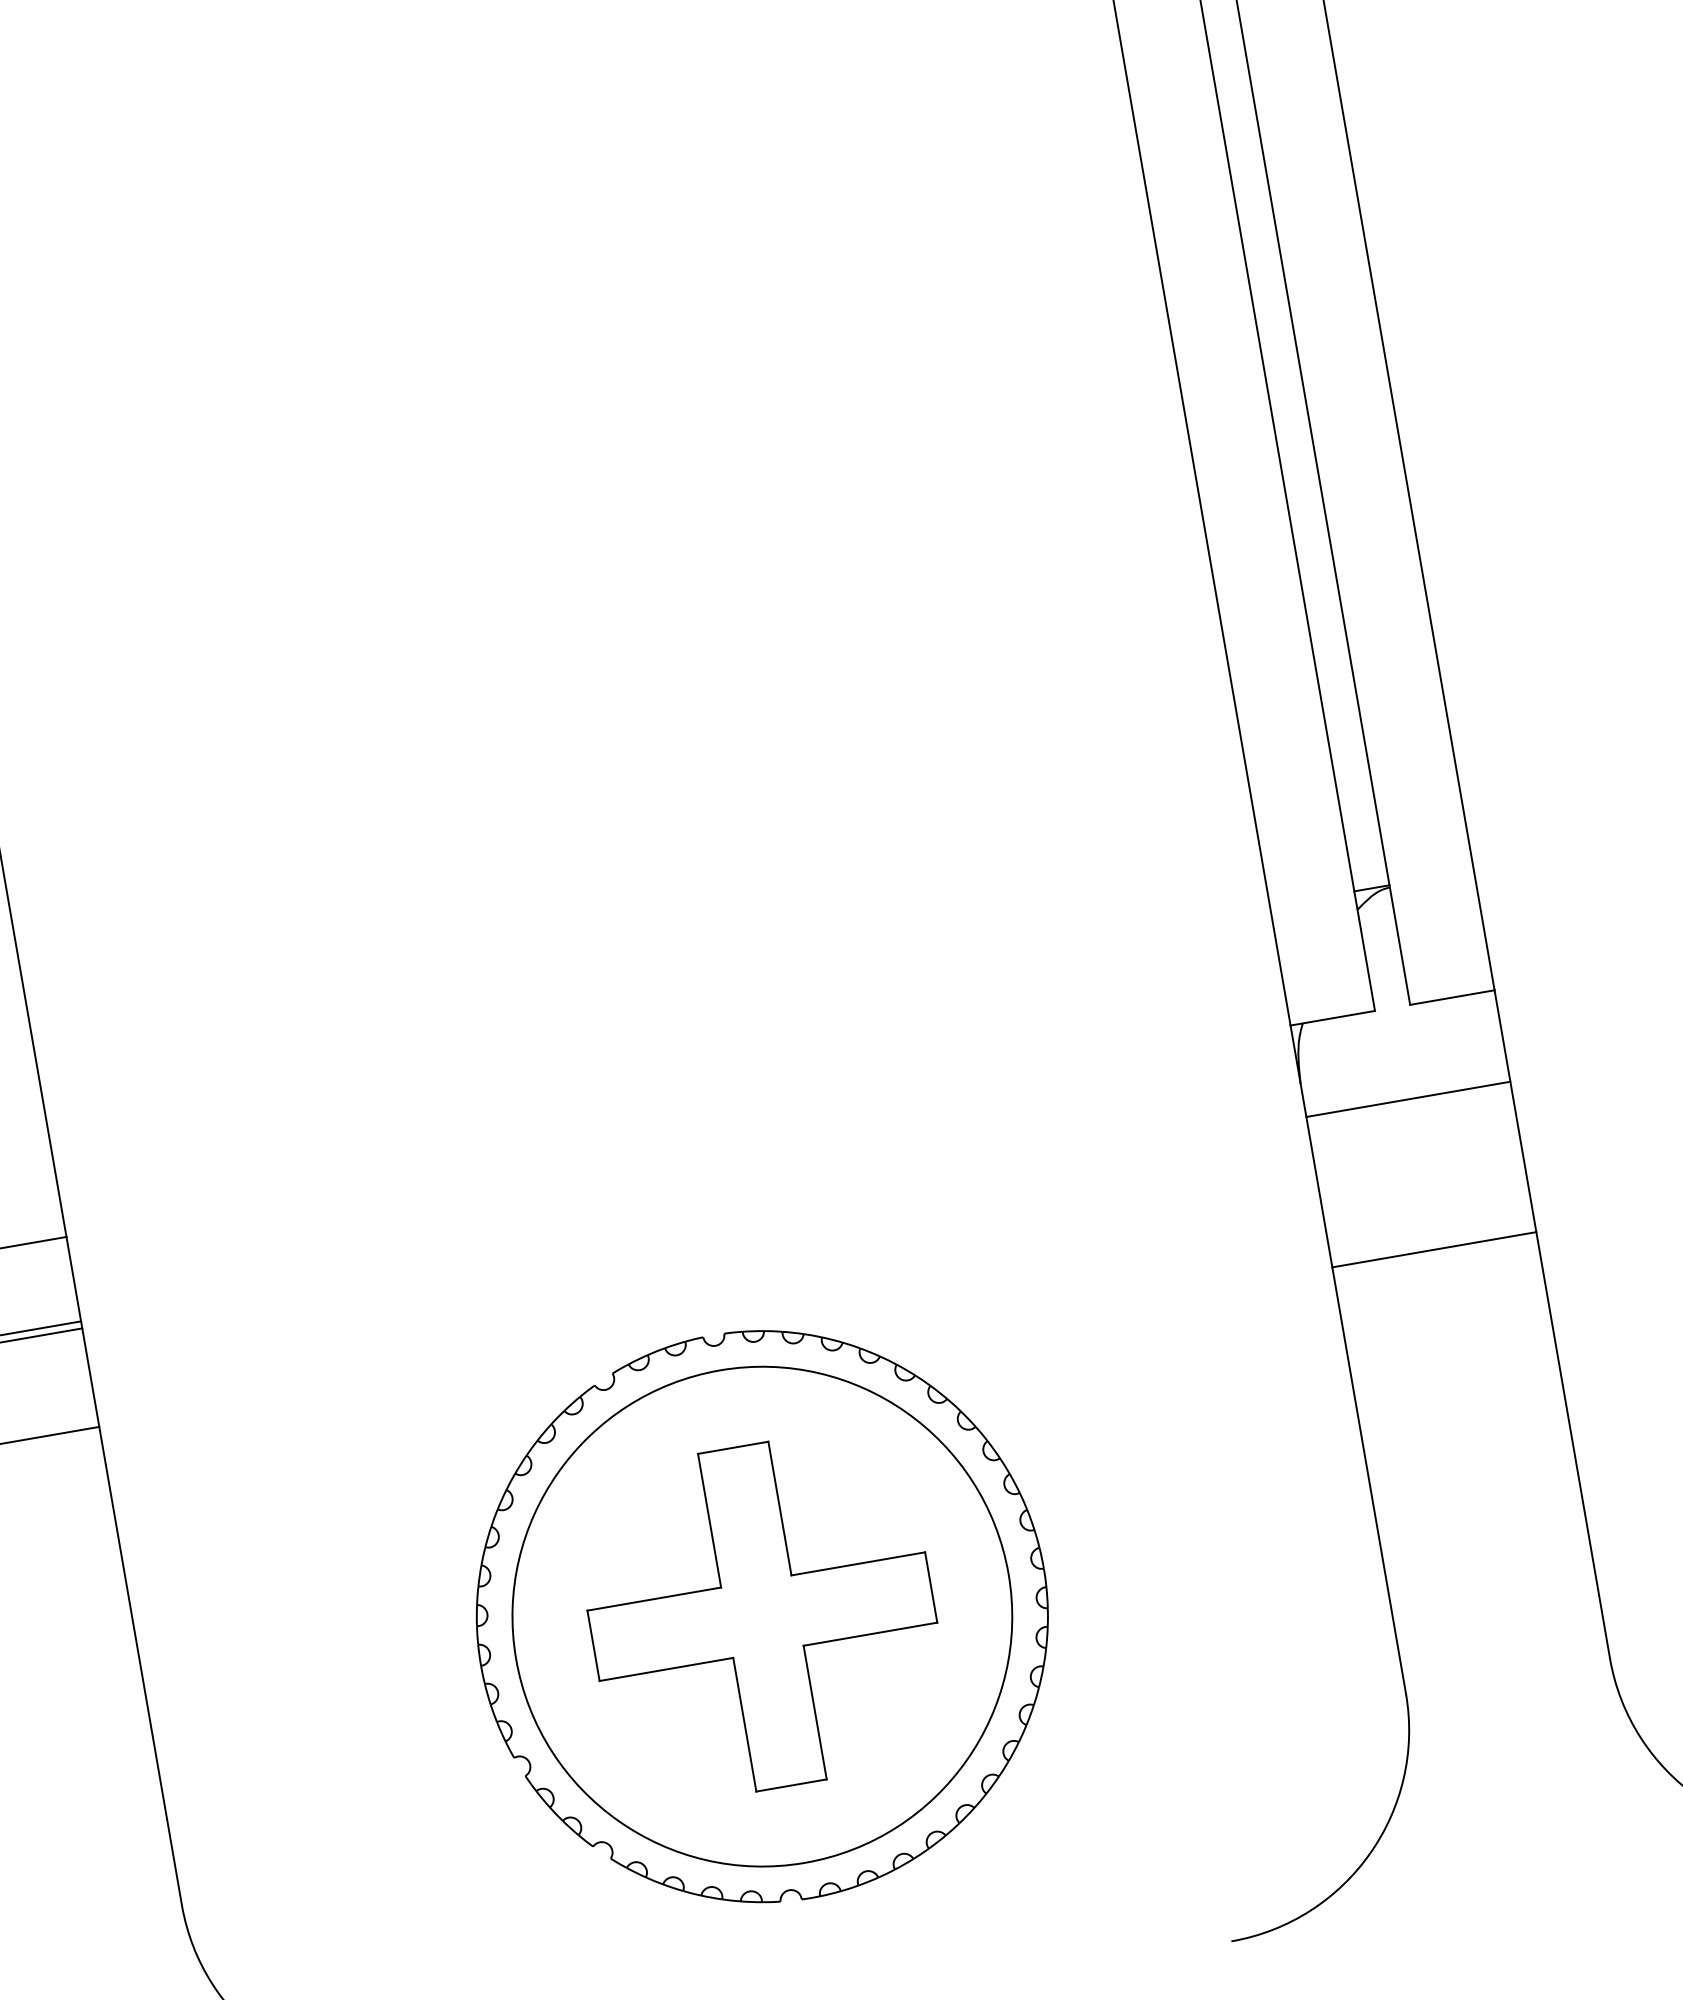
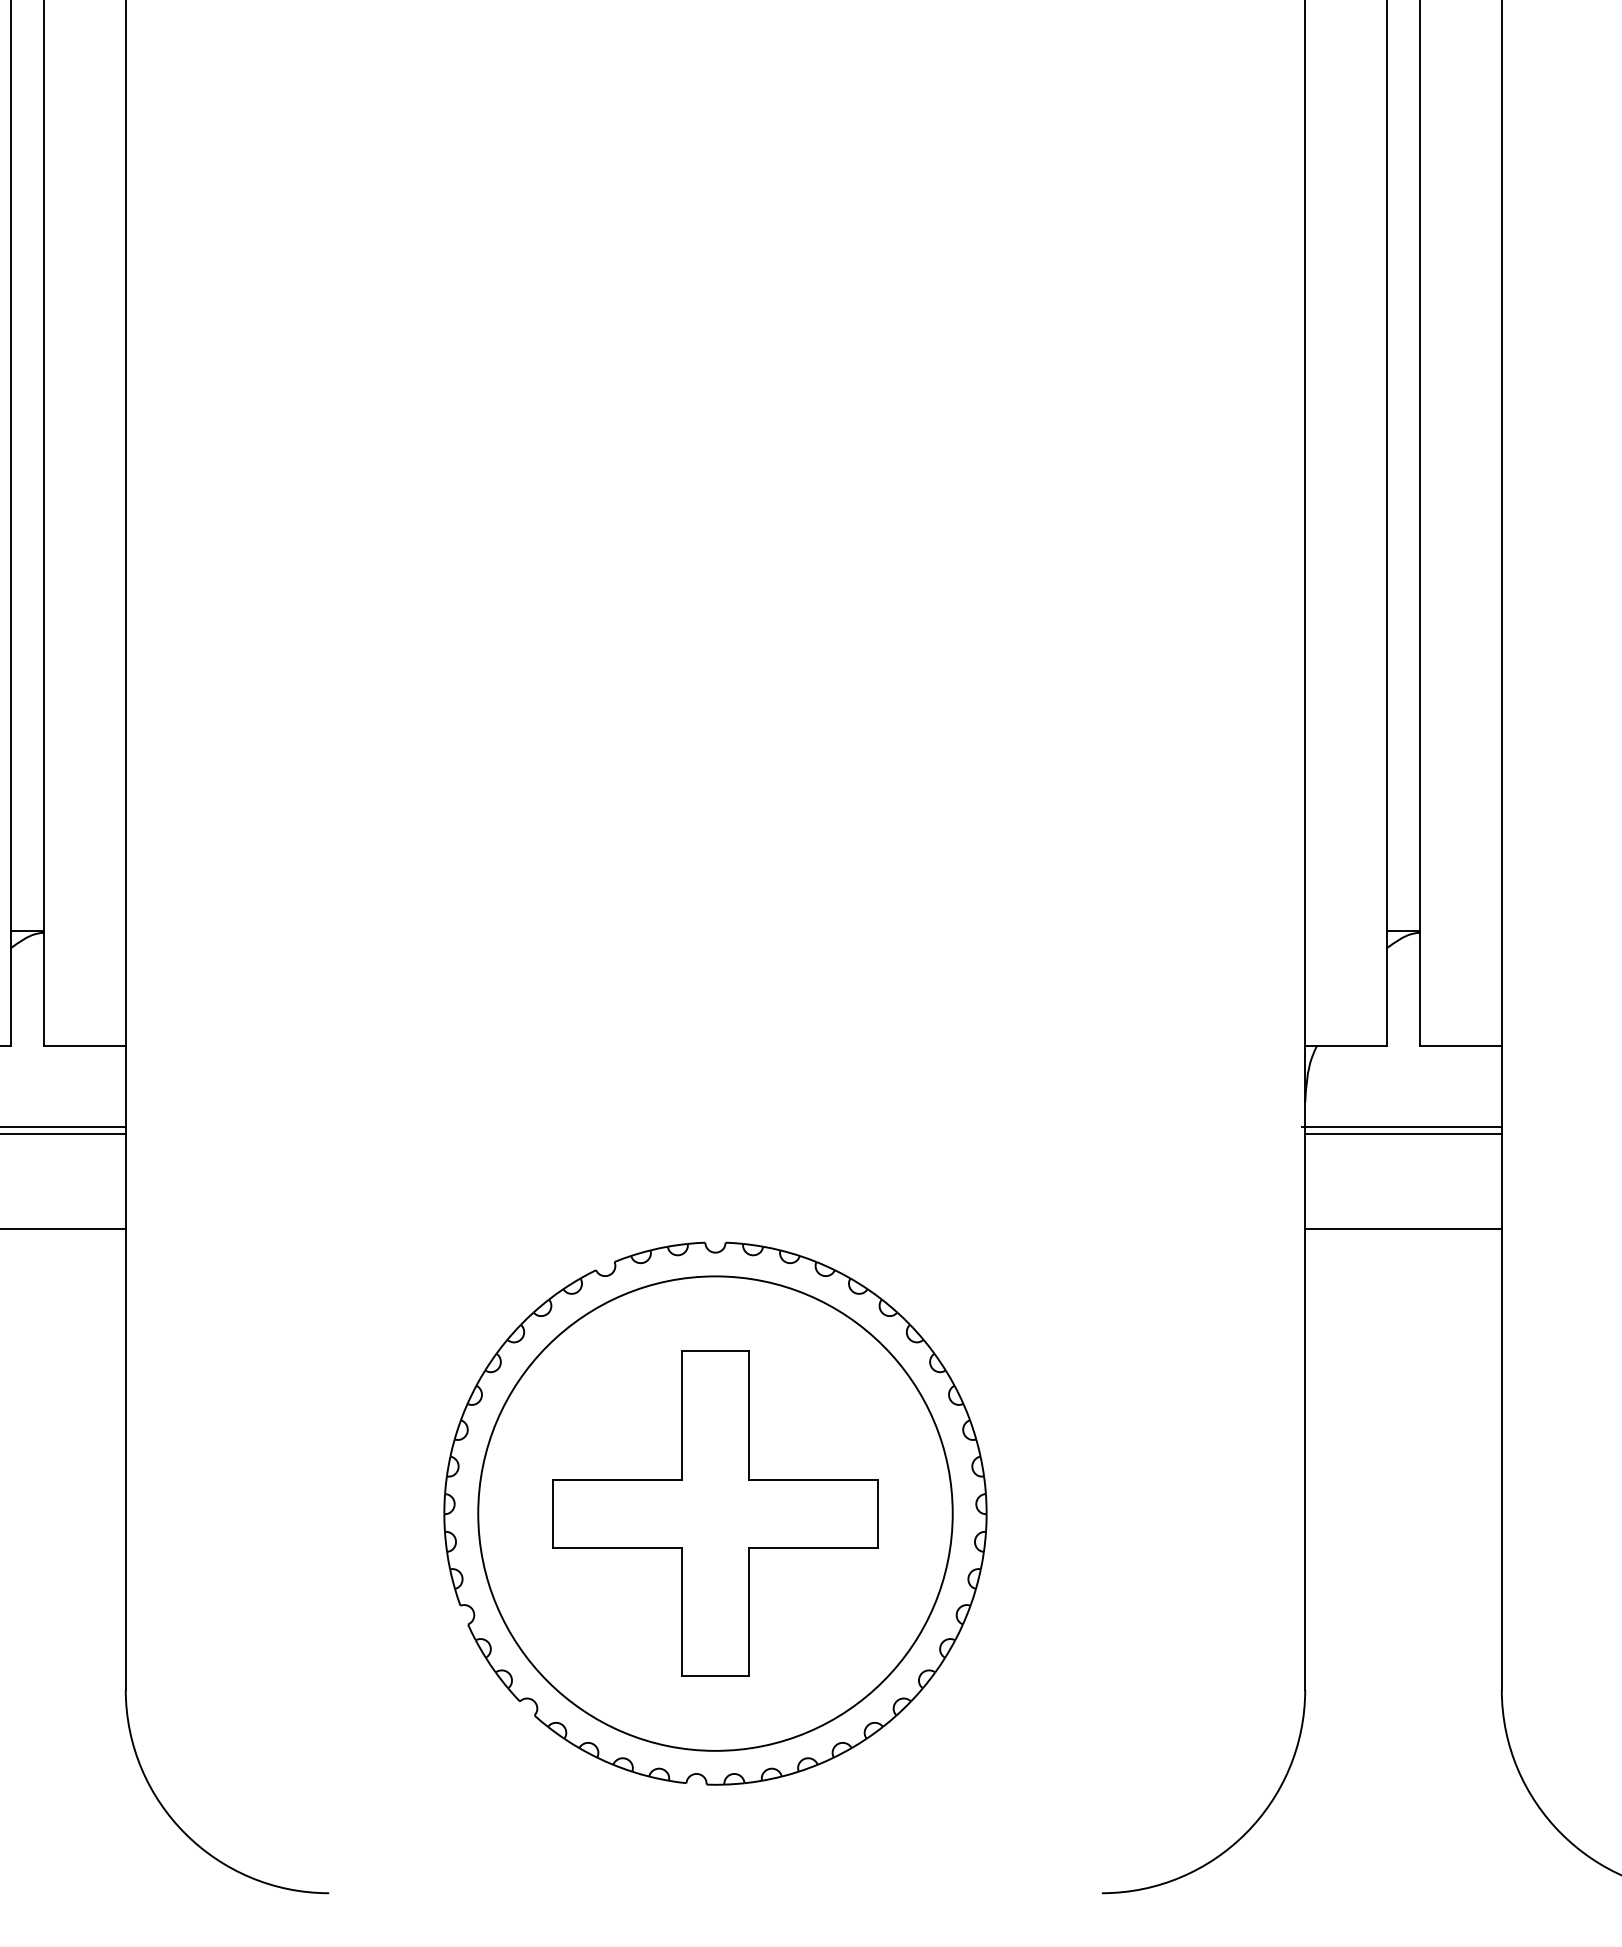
line: (1405, 1092) -> (1401, 1127), added
line: (1434, 1249) -> (1403, 1228), moved

